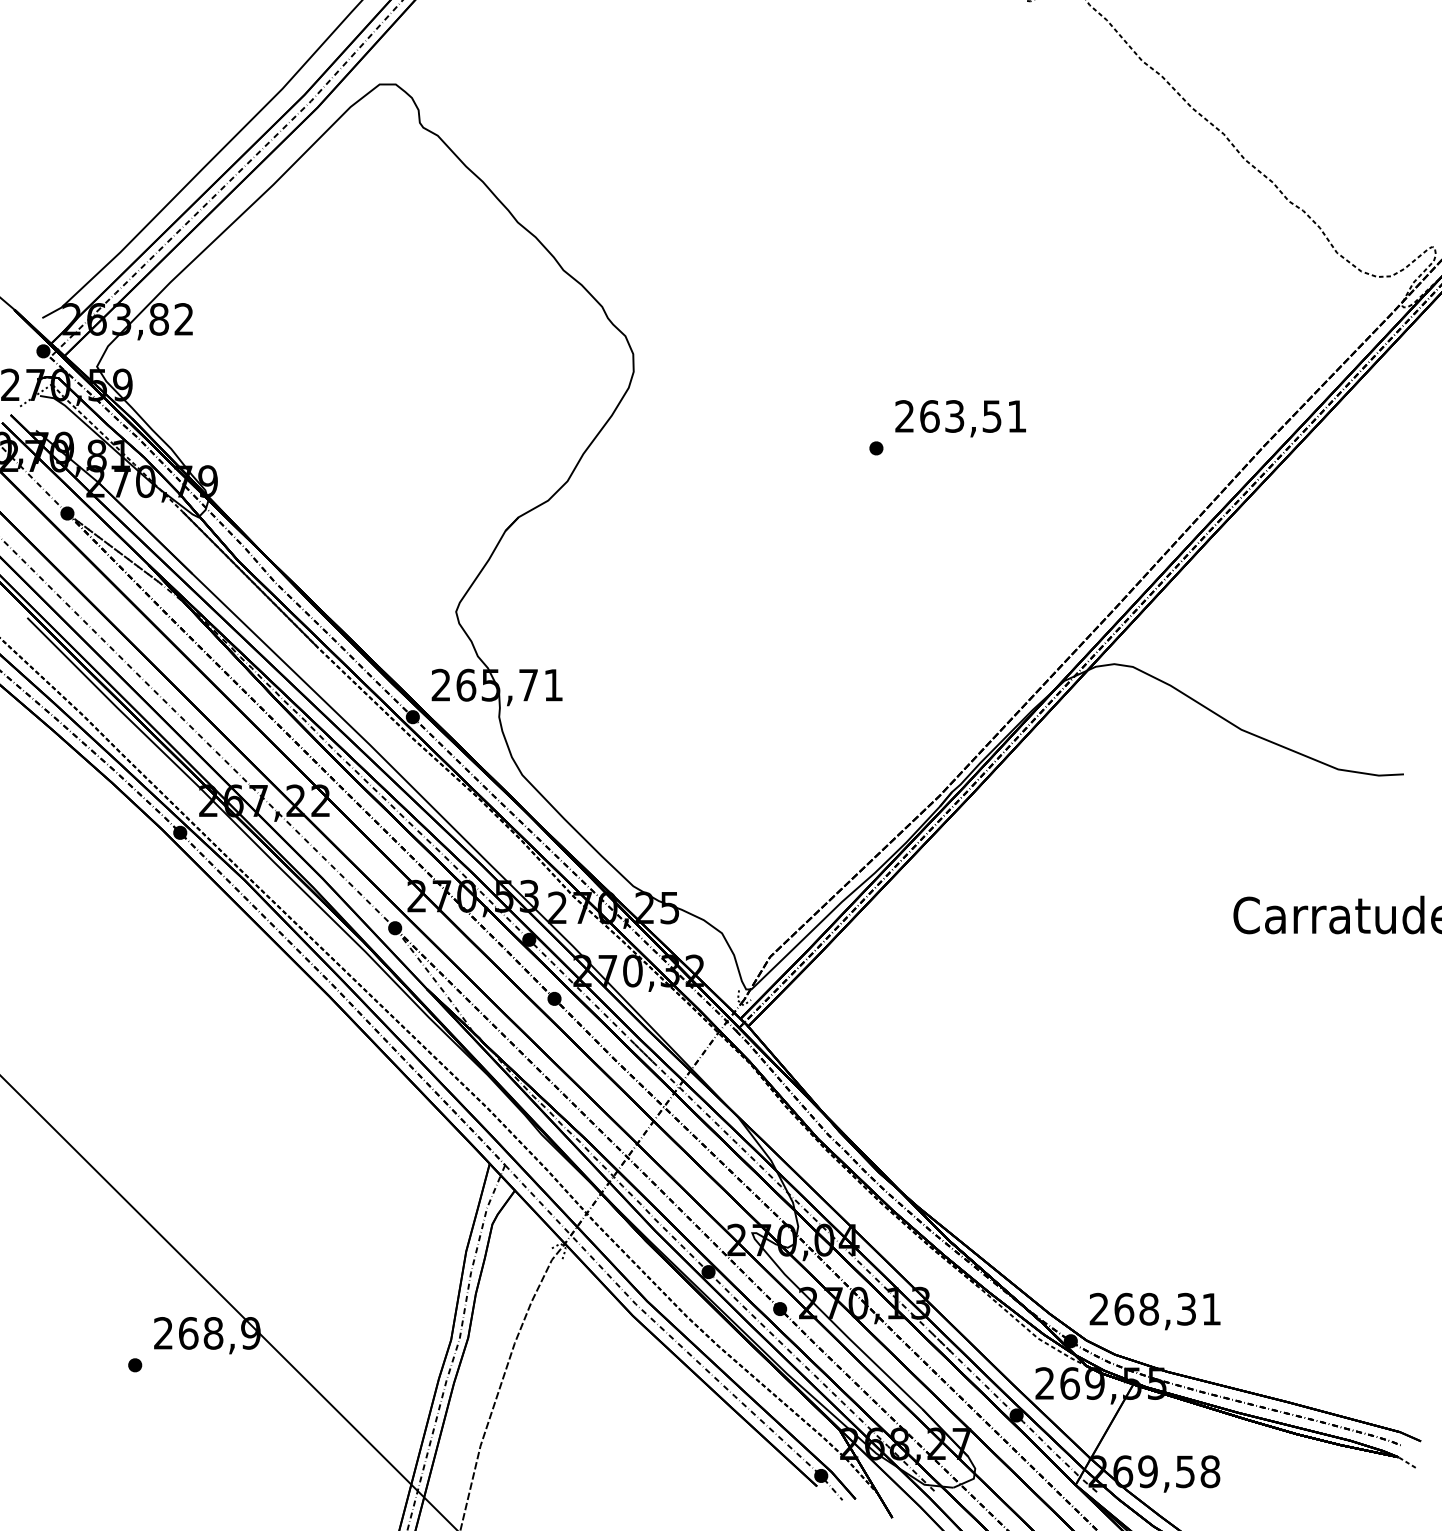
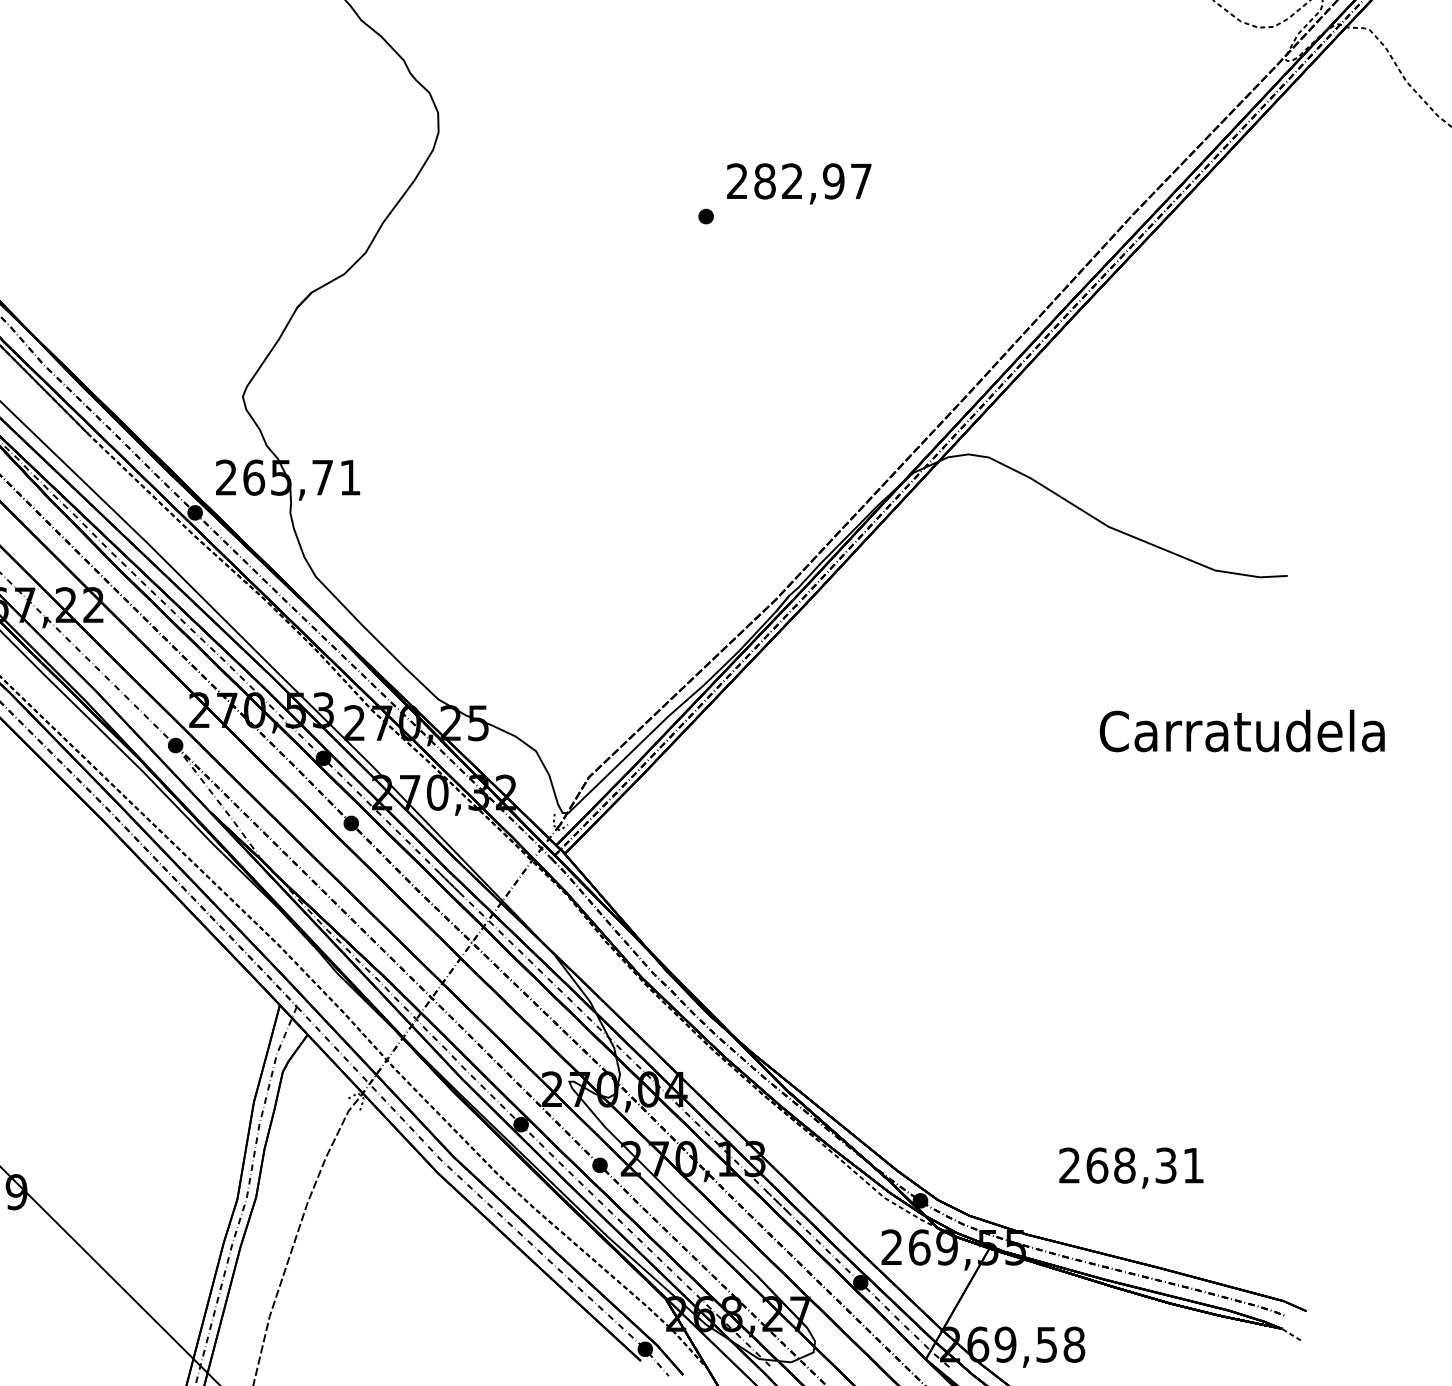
text: (973, 416) -> (813, 181), 263,51 -> 282,97
text: (1154, 1311) -> (1130, 1168), moved

